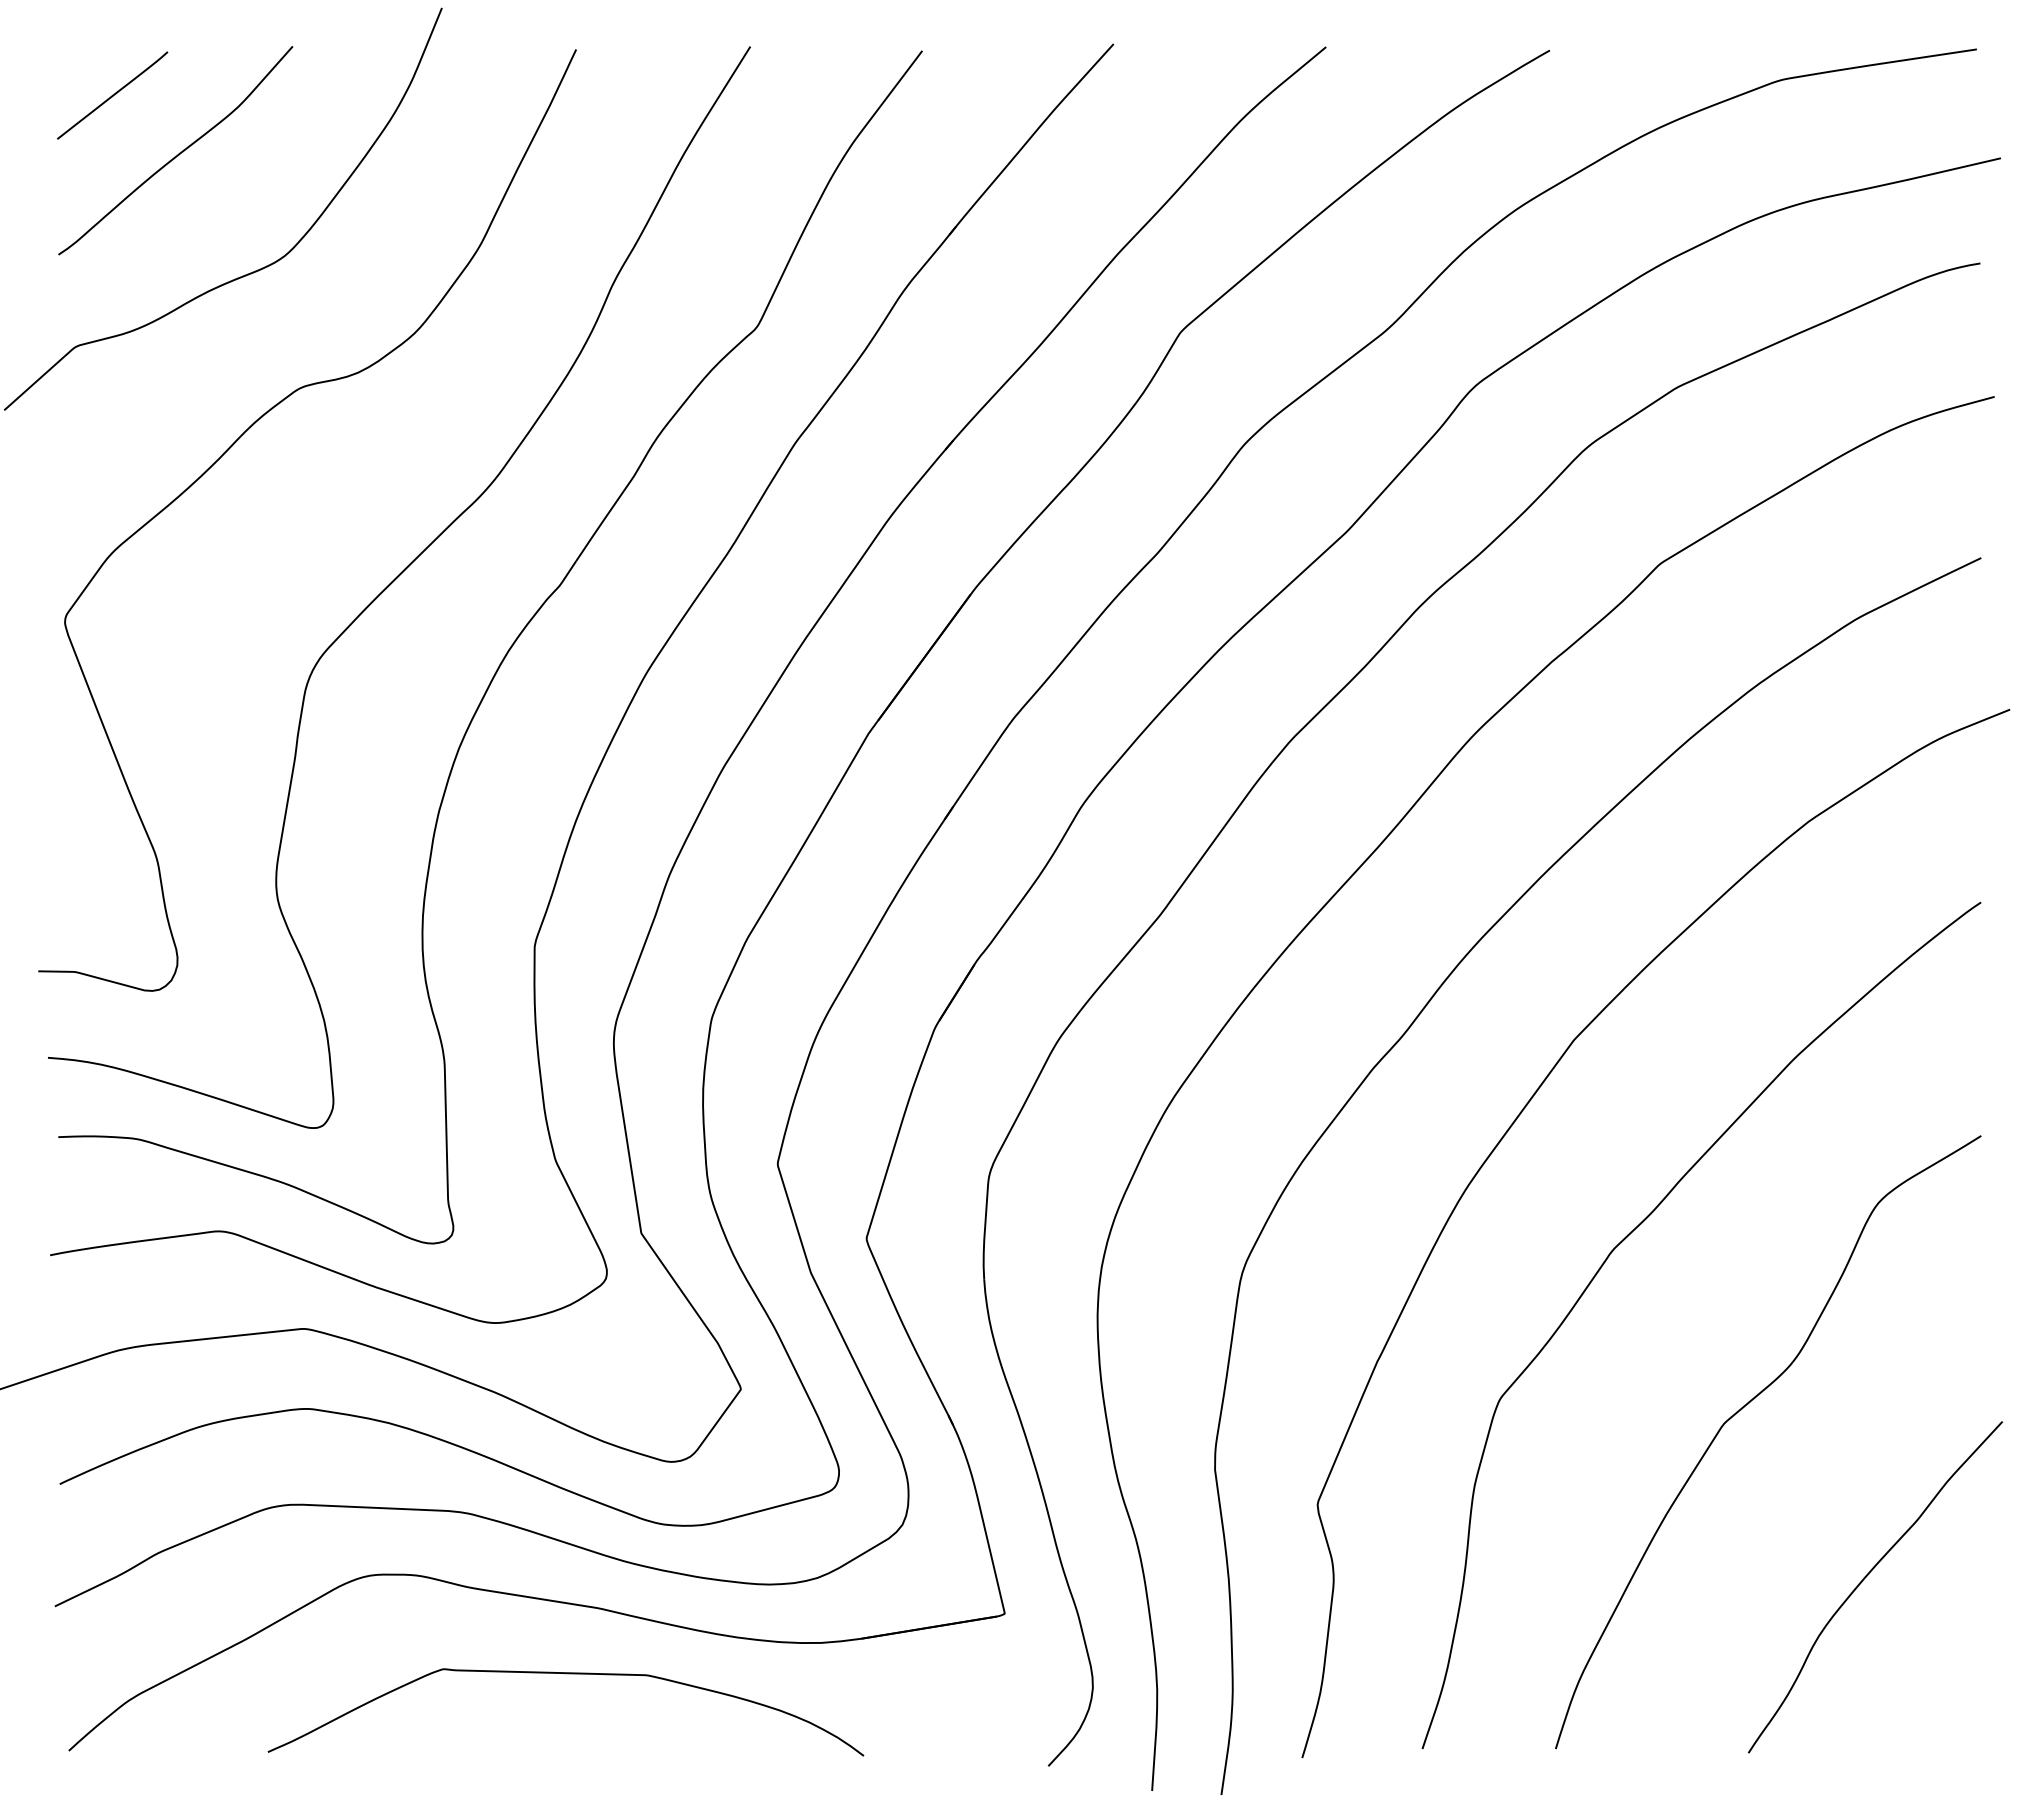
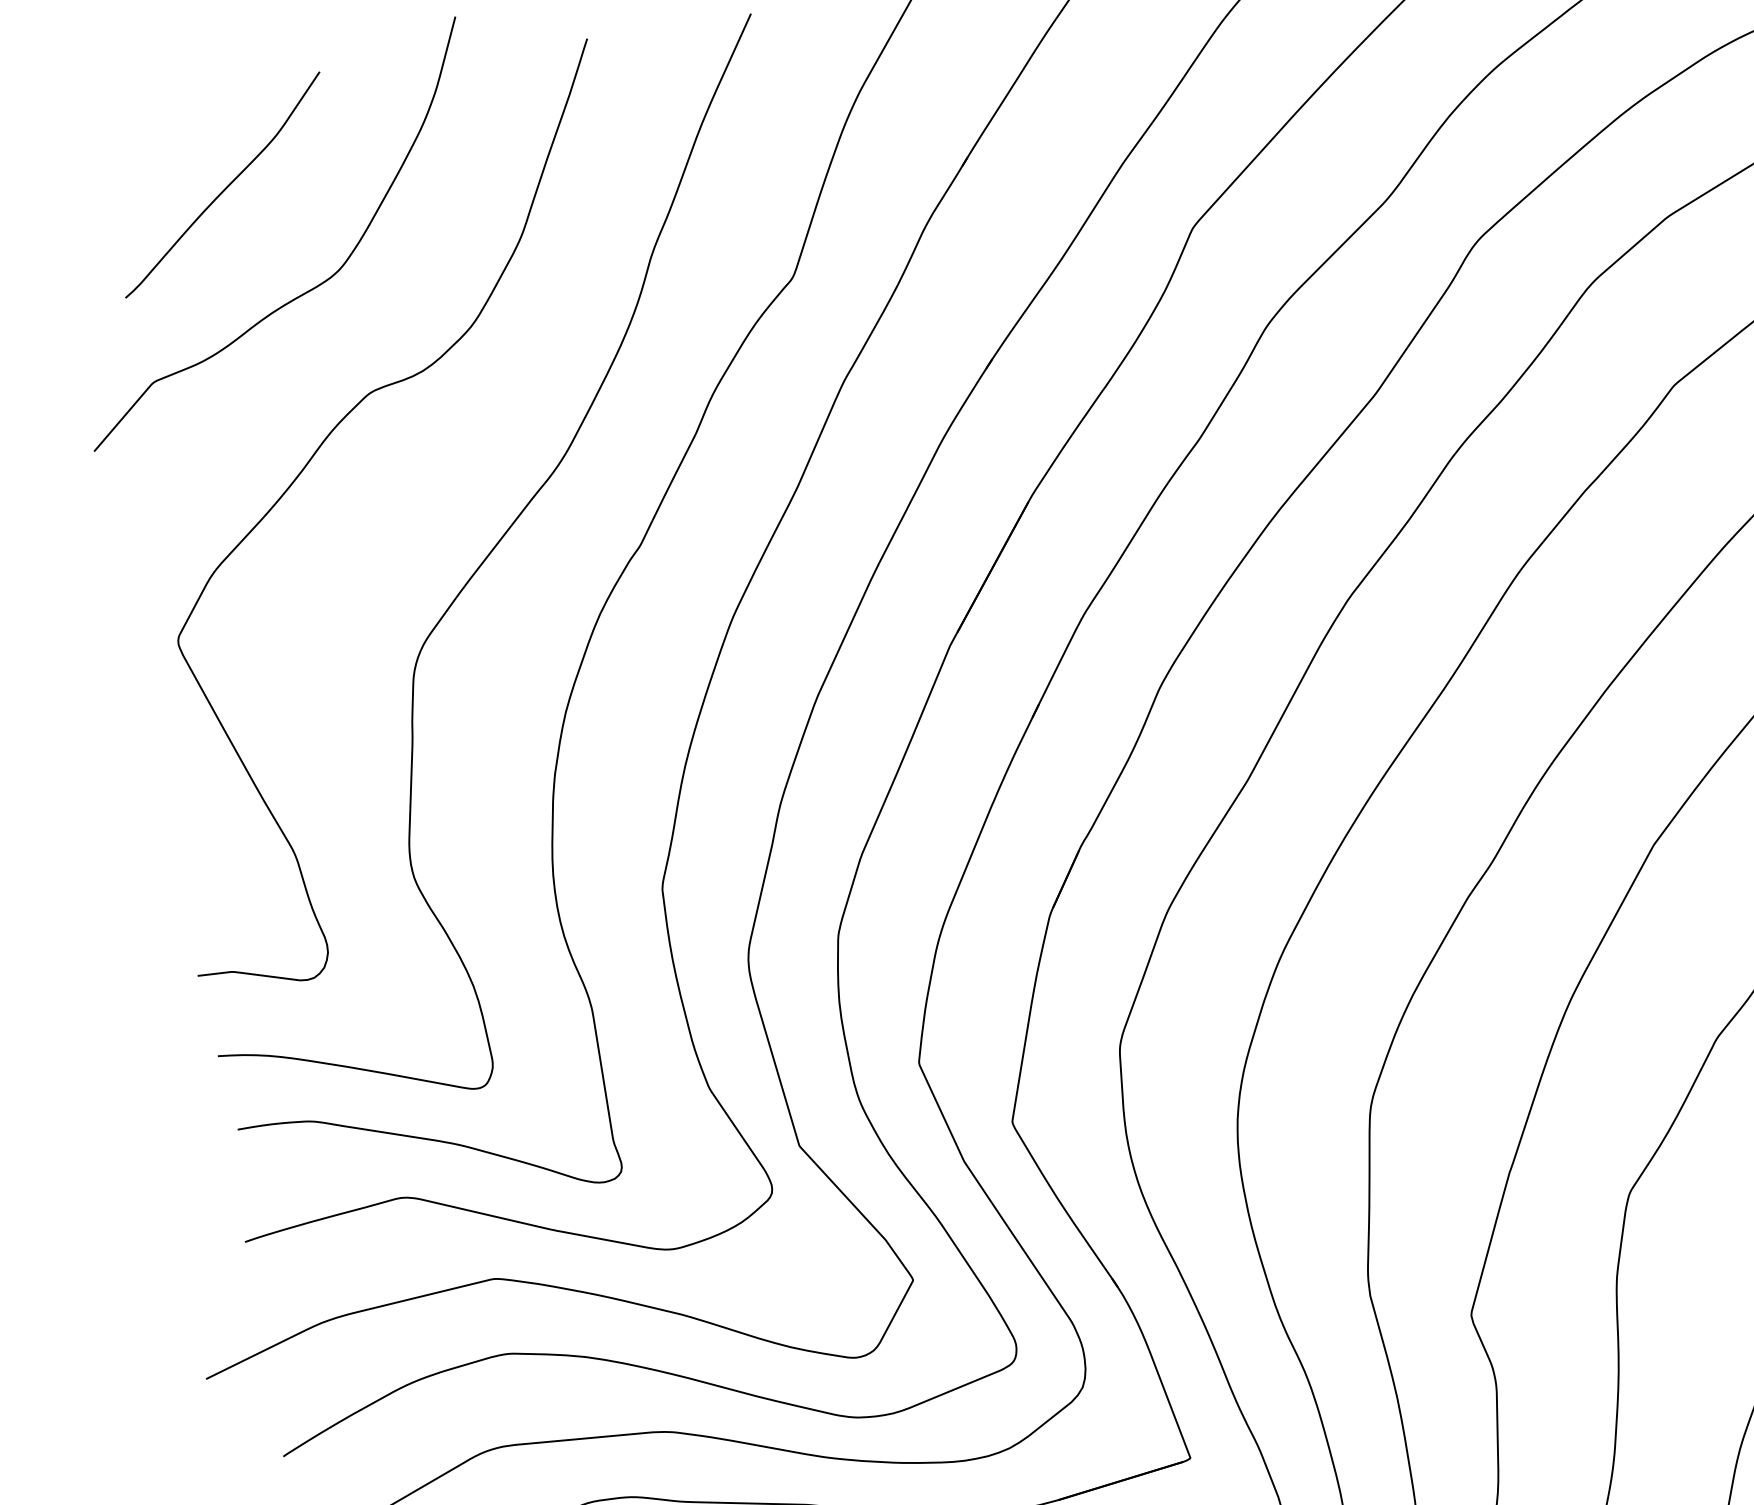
line: (112, 95) -> (156, 141), removed

